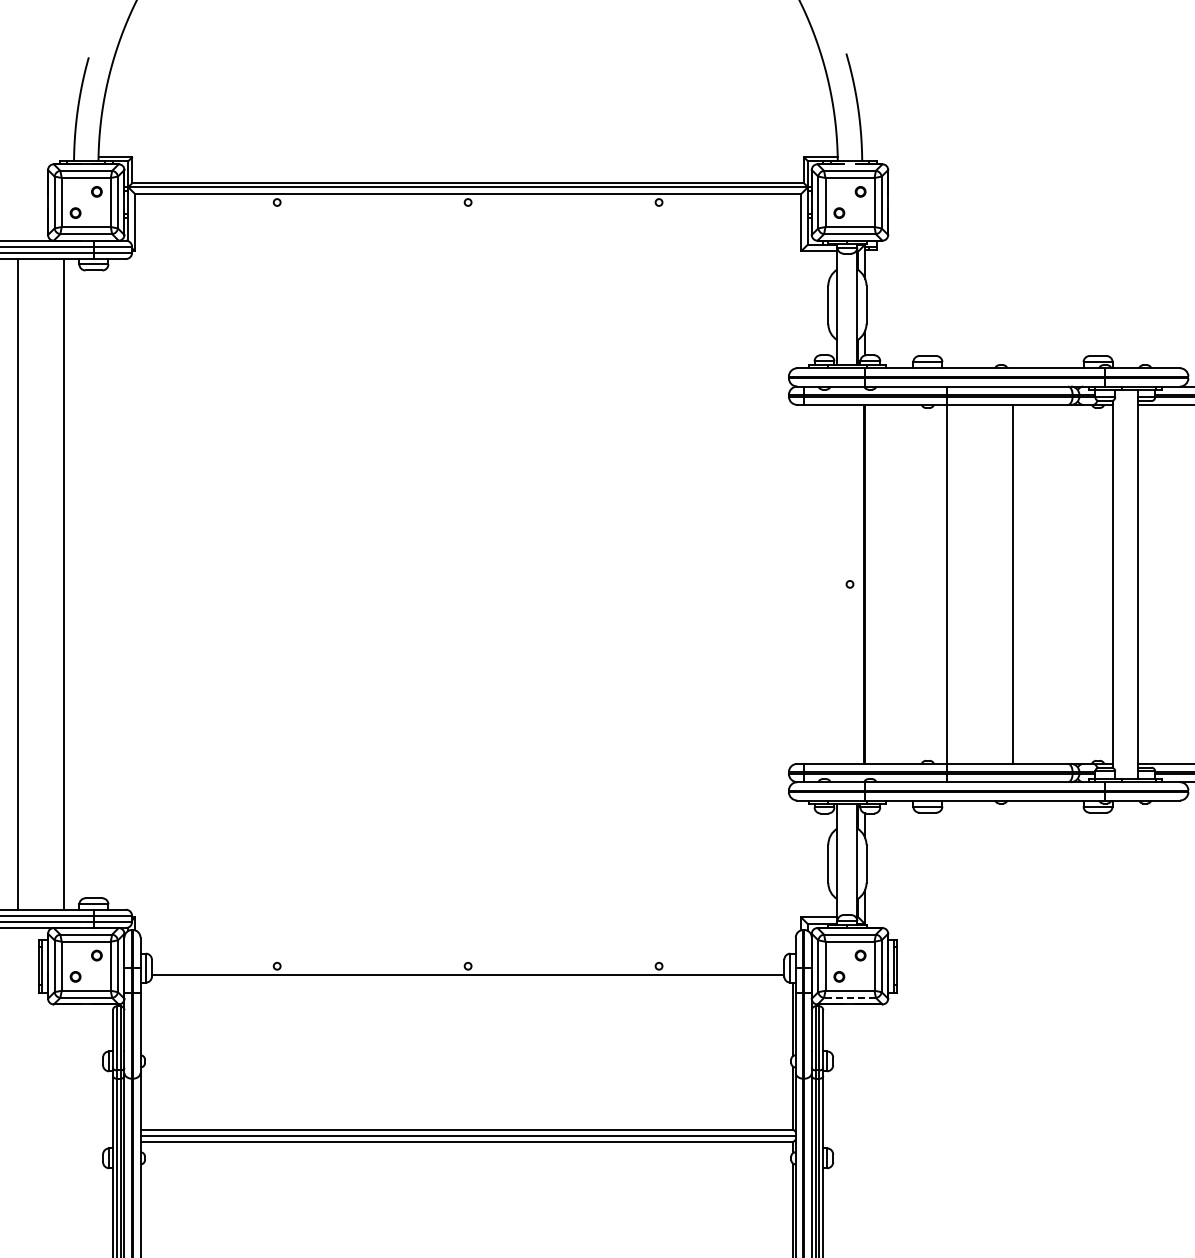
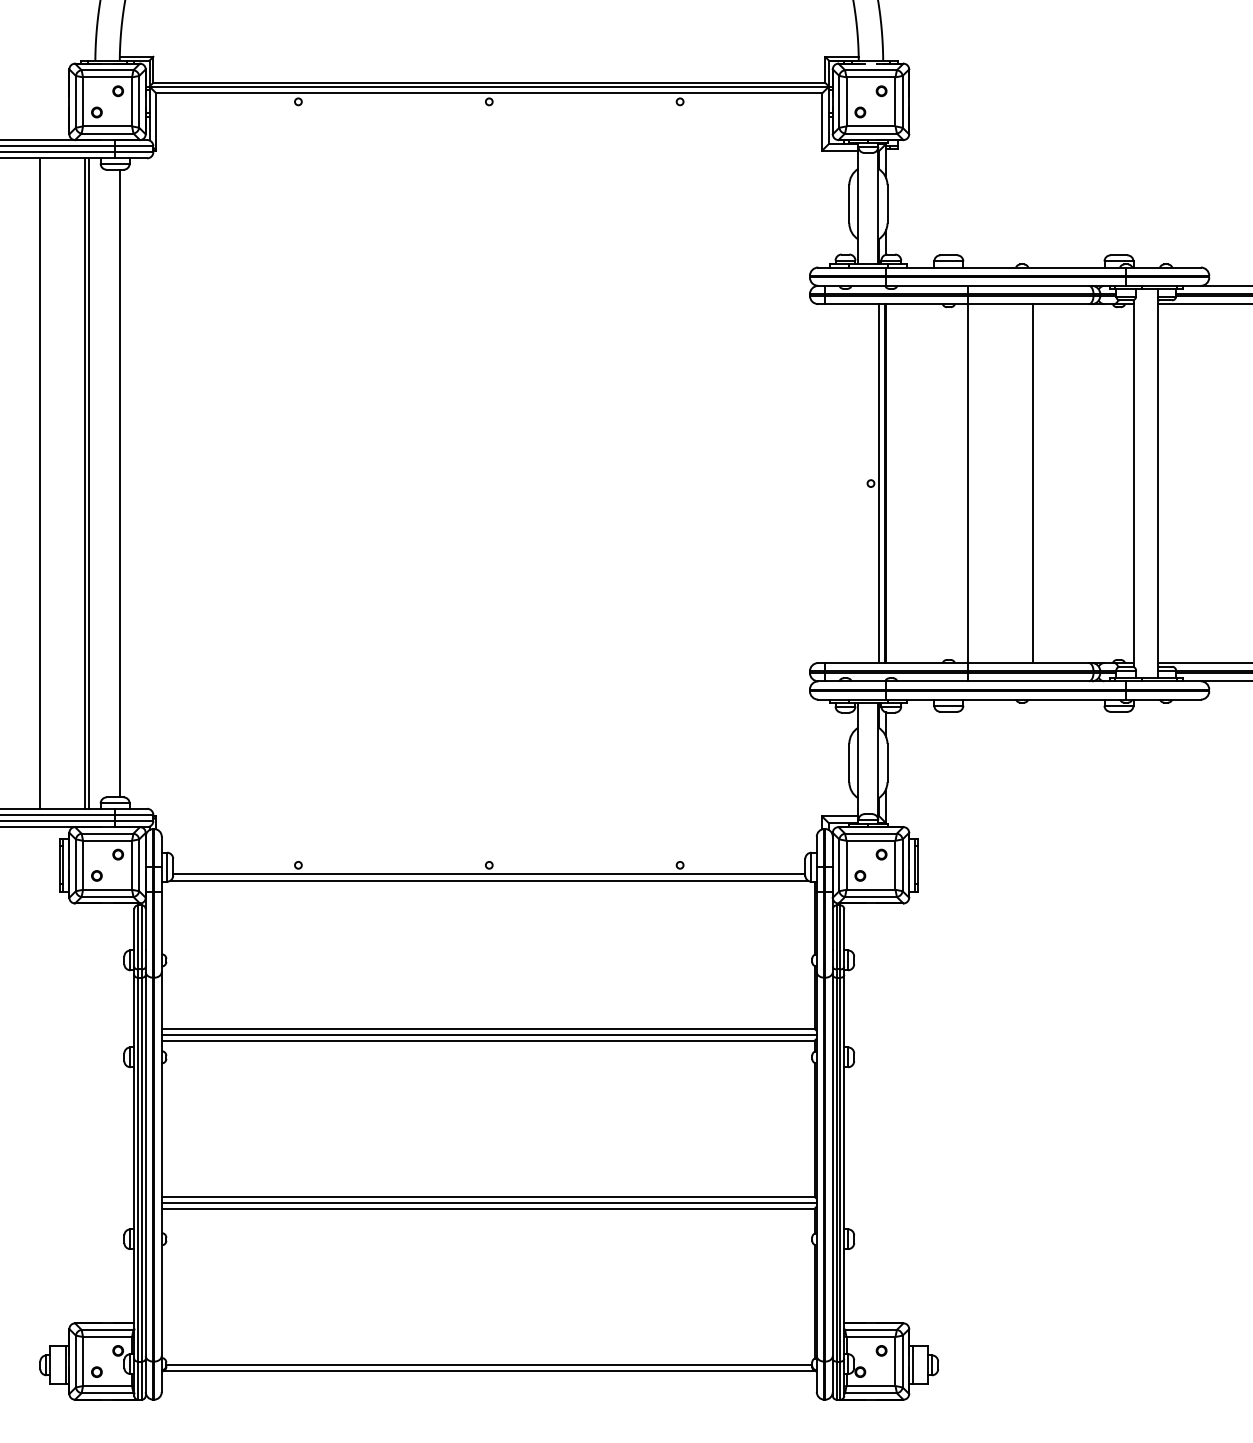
line: (68, 584) -> (89, 483), added
line: (98, 584) -> (119, 483), added
line: (858, 584) -> (879, 483), added
line: (467, 981) -> (488, 880), added
line: (849, 997) -> (870, 896), dashed -> solid

